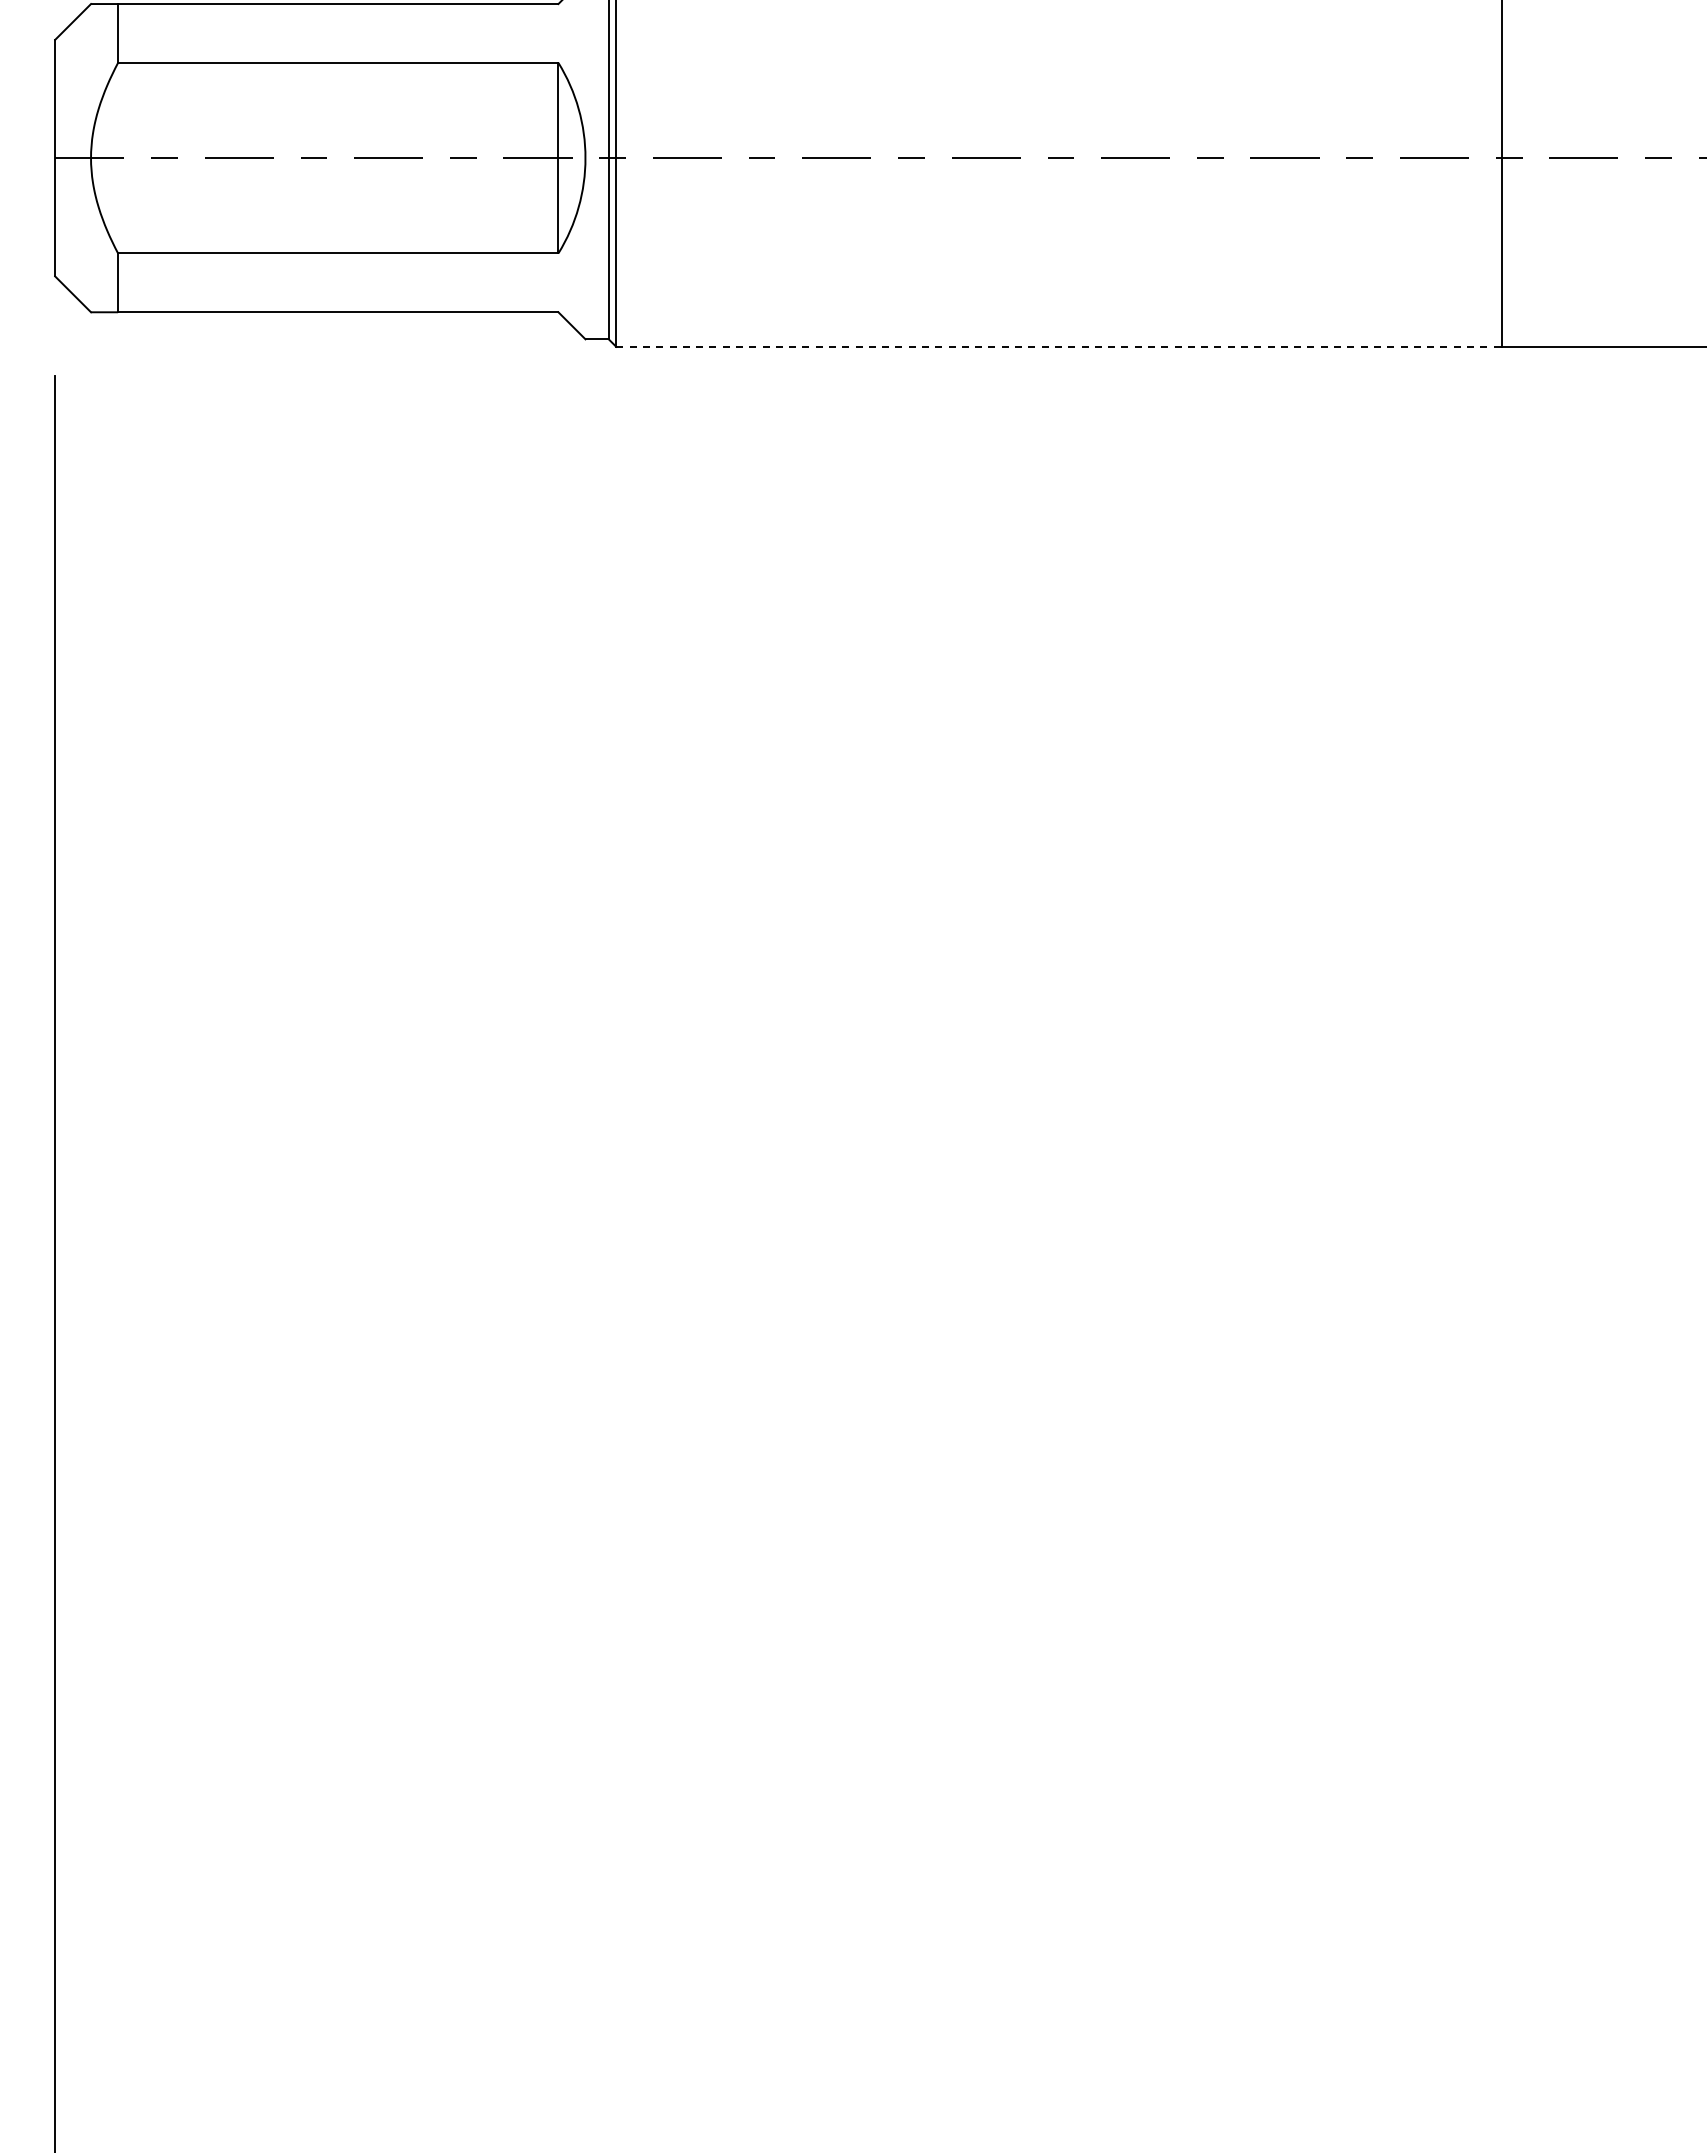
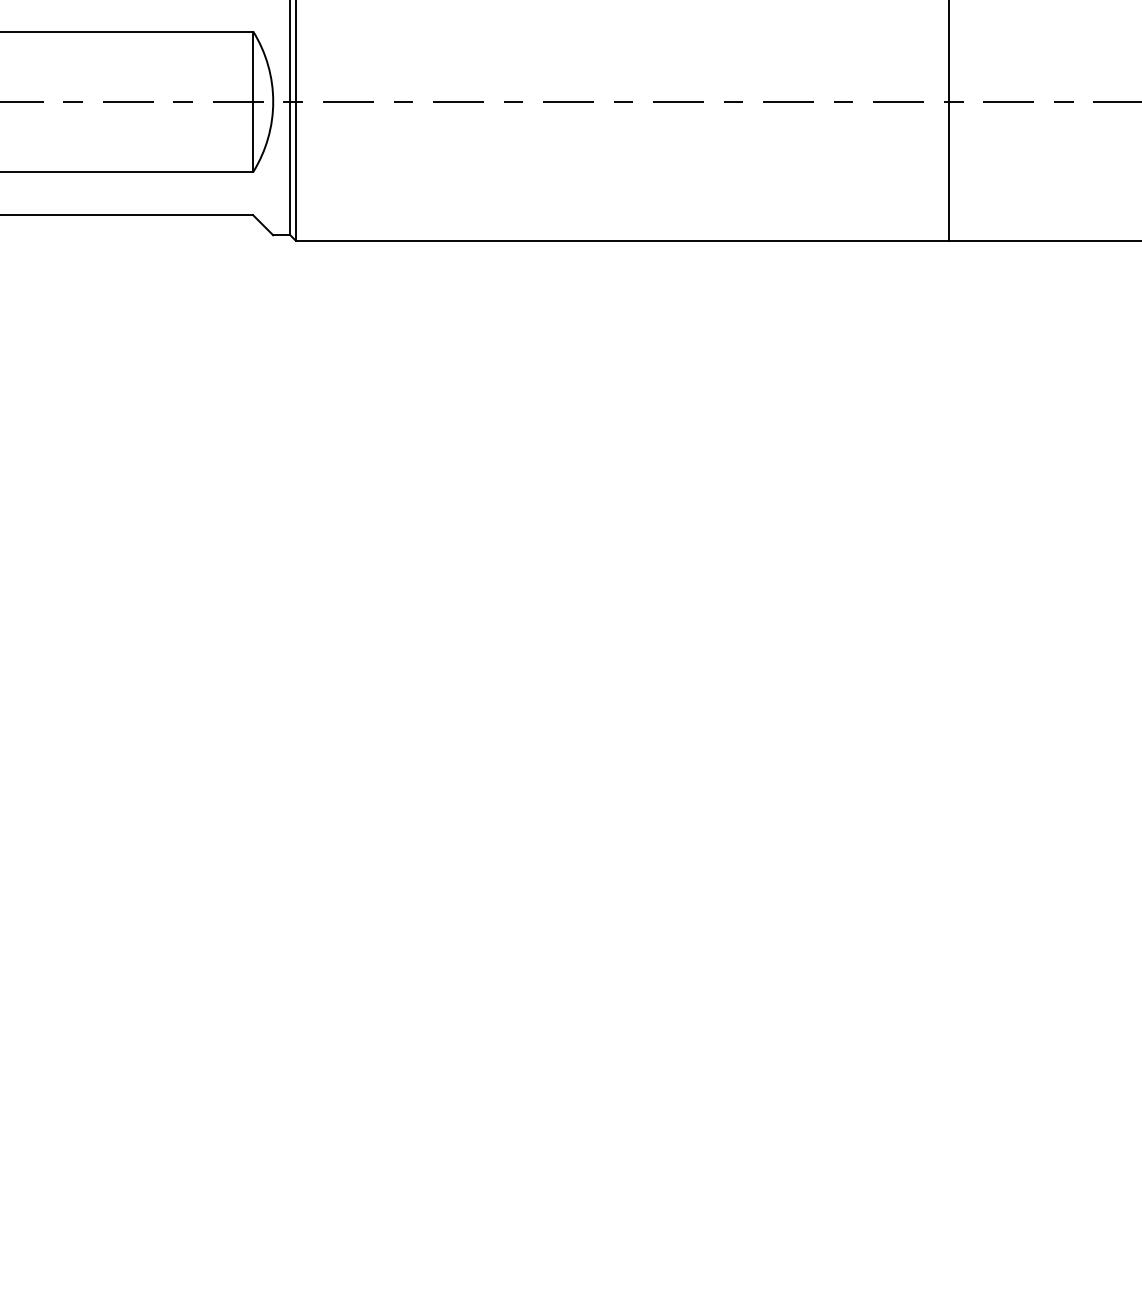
line: (1059, 346) -> (622, 240), dashed -> solid

